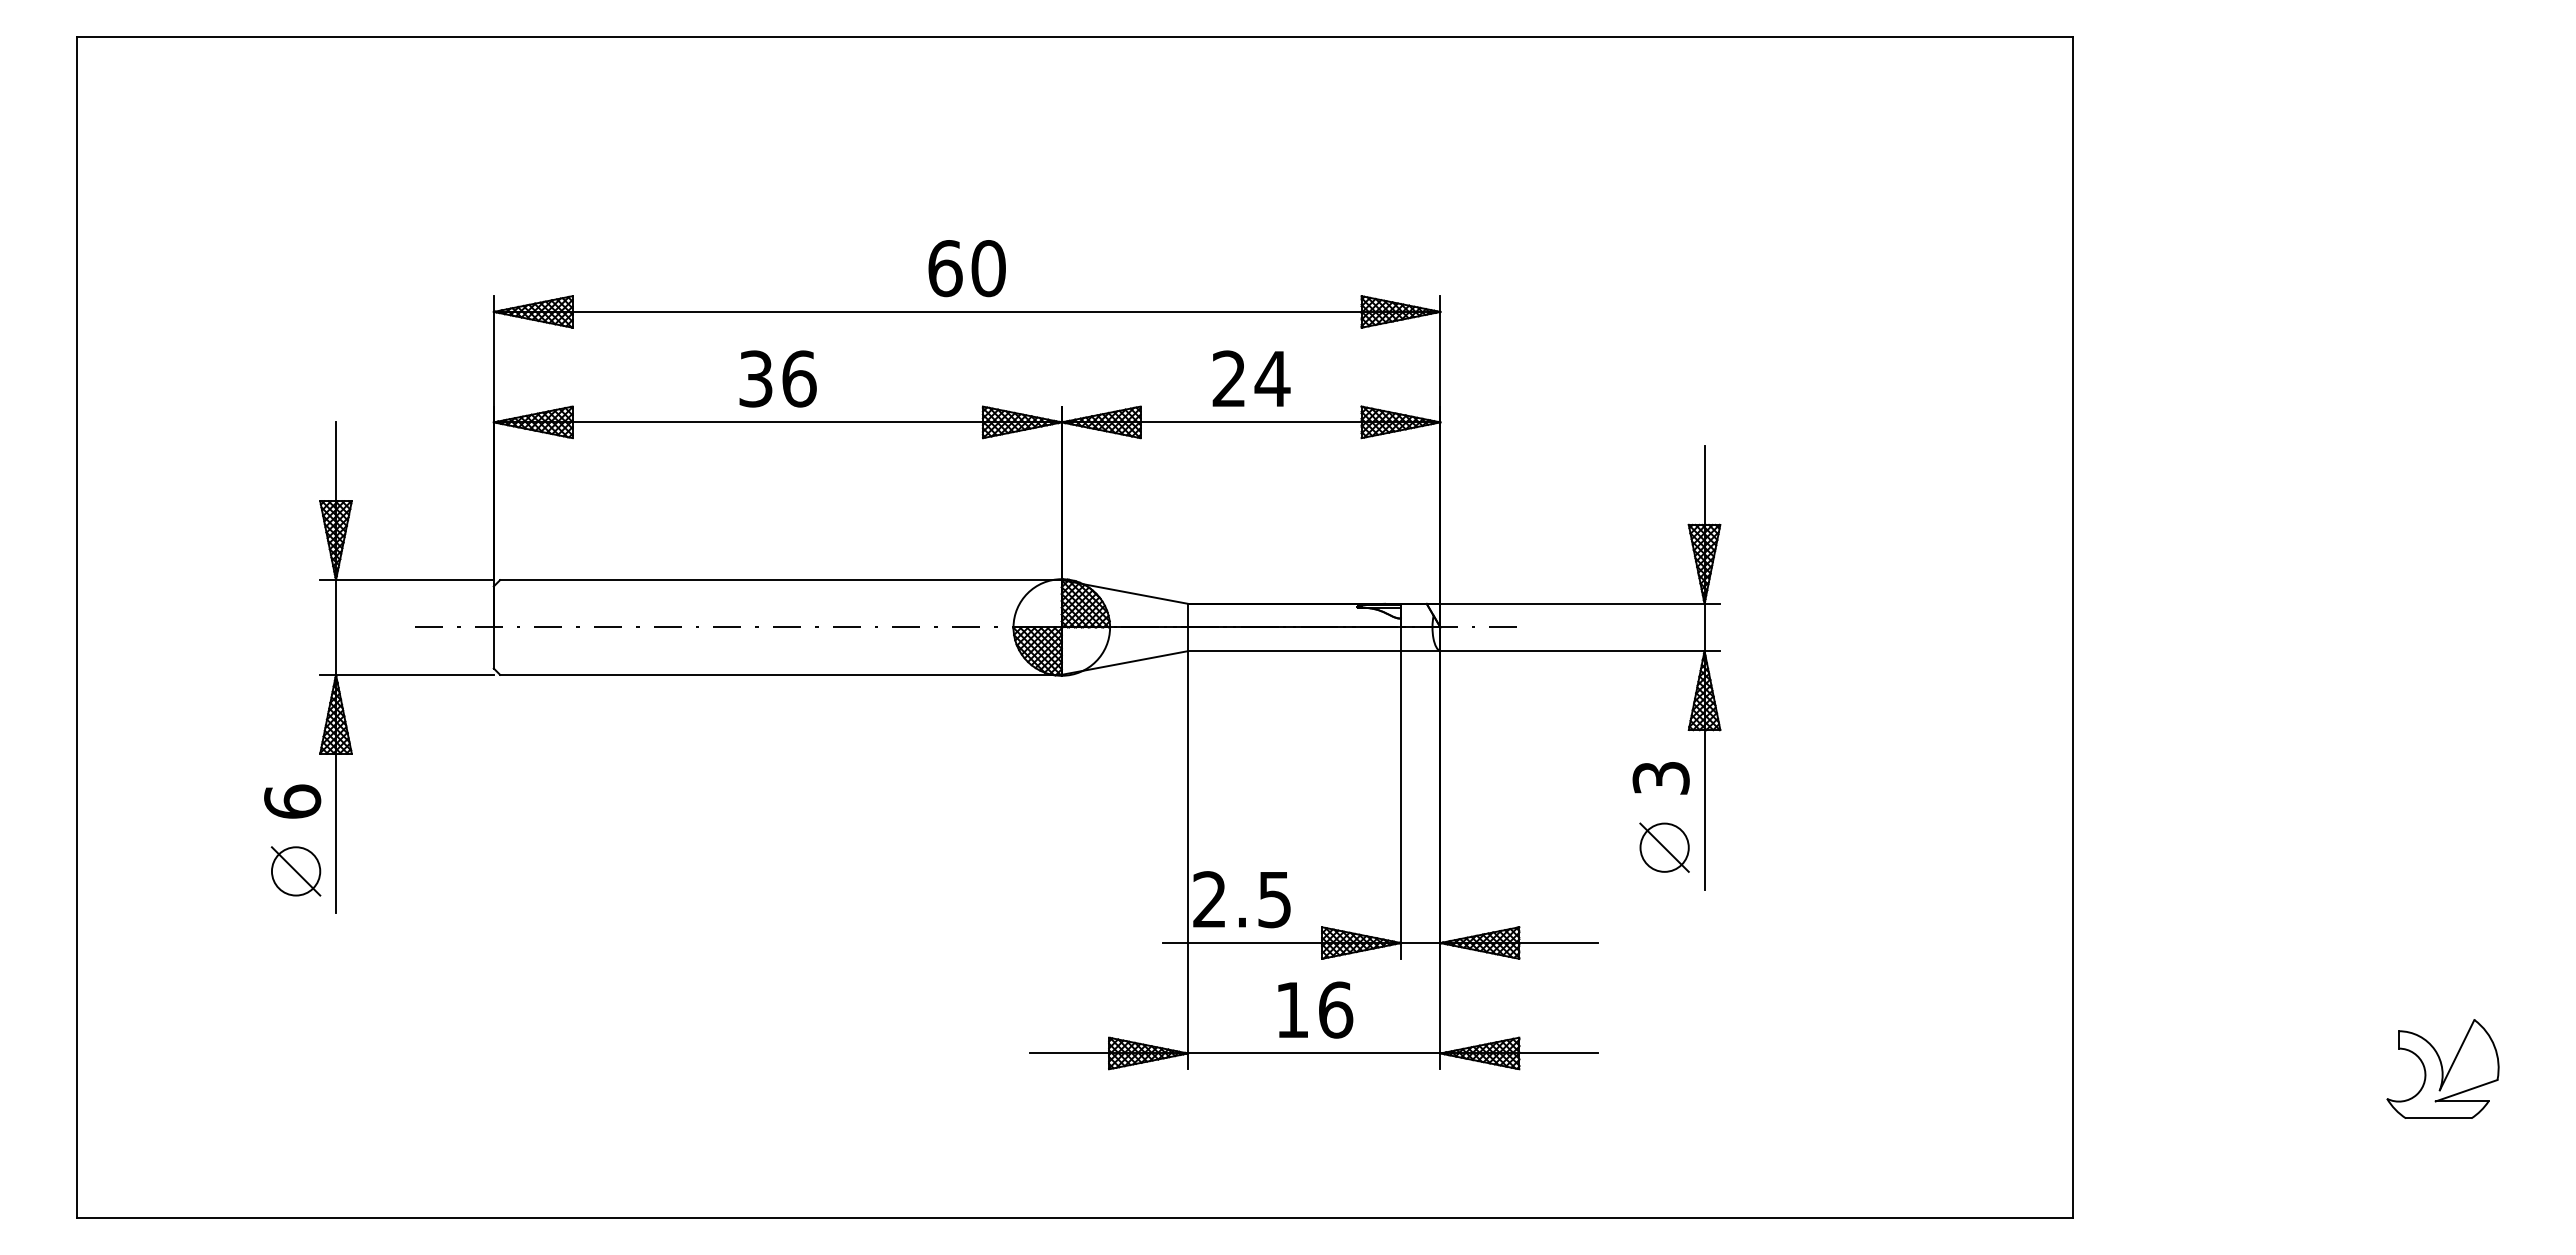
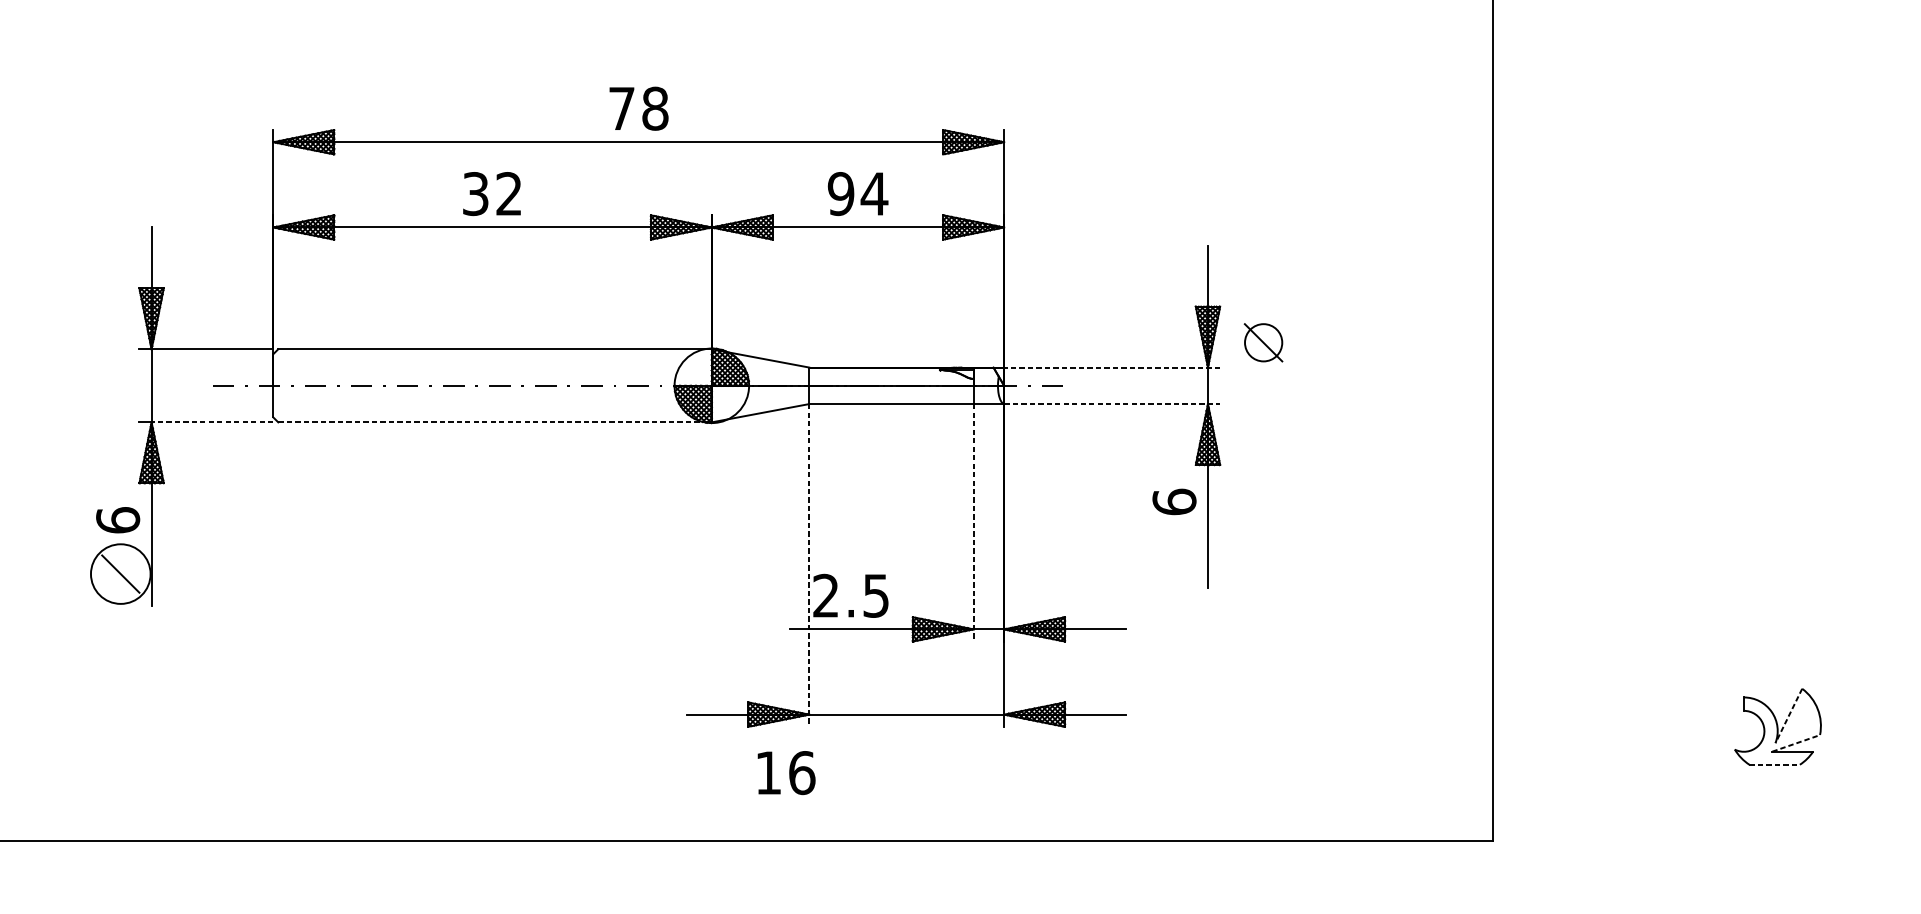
text: (966, 268) -> (638, 108), 60 -> 78
text: (799, 378) -> (509, 193), 36 -> 32
text: (1229, 378) -> (841, 193), 24 -> 94
line: (1580, 603) -> (1112, 367), solid -> dashed
line: (1580, 651) -> (1112, 404), solid -> dashed
line: (414, 674) -> (212, 422), solid -> dashed
line: (780, 674) -> (494, 422), solid -> dashed
text: (1660, 777) -> (1173, 501), 3 -> 6
line: (1401, 804) -> (974, 522), solid -> dashed
part: (1664, 847) -> (1263, 342), moved
line: (1188, 860) -> (809, 565), solid -> dashed
circle: (295, 871) -> (120, 574), size x1.6
text: (1315, 1009) -> (786, 772), moved
line: (2456, 1055) -> (1788, 716), solid -> dashed
line: (2466, 1090) -> (1796, 743), solid -> dashed
line: (2438, 1118) -> (1774, 764), solid -> dashed

